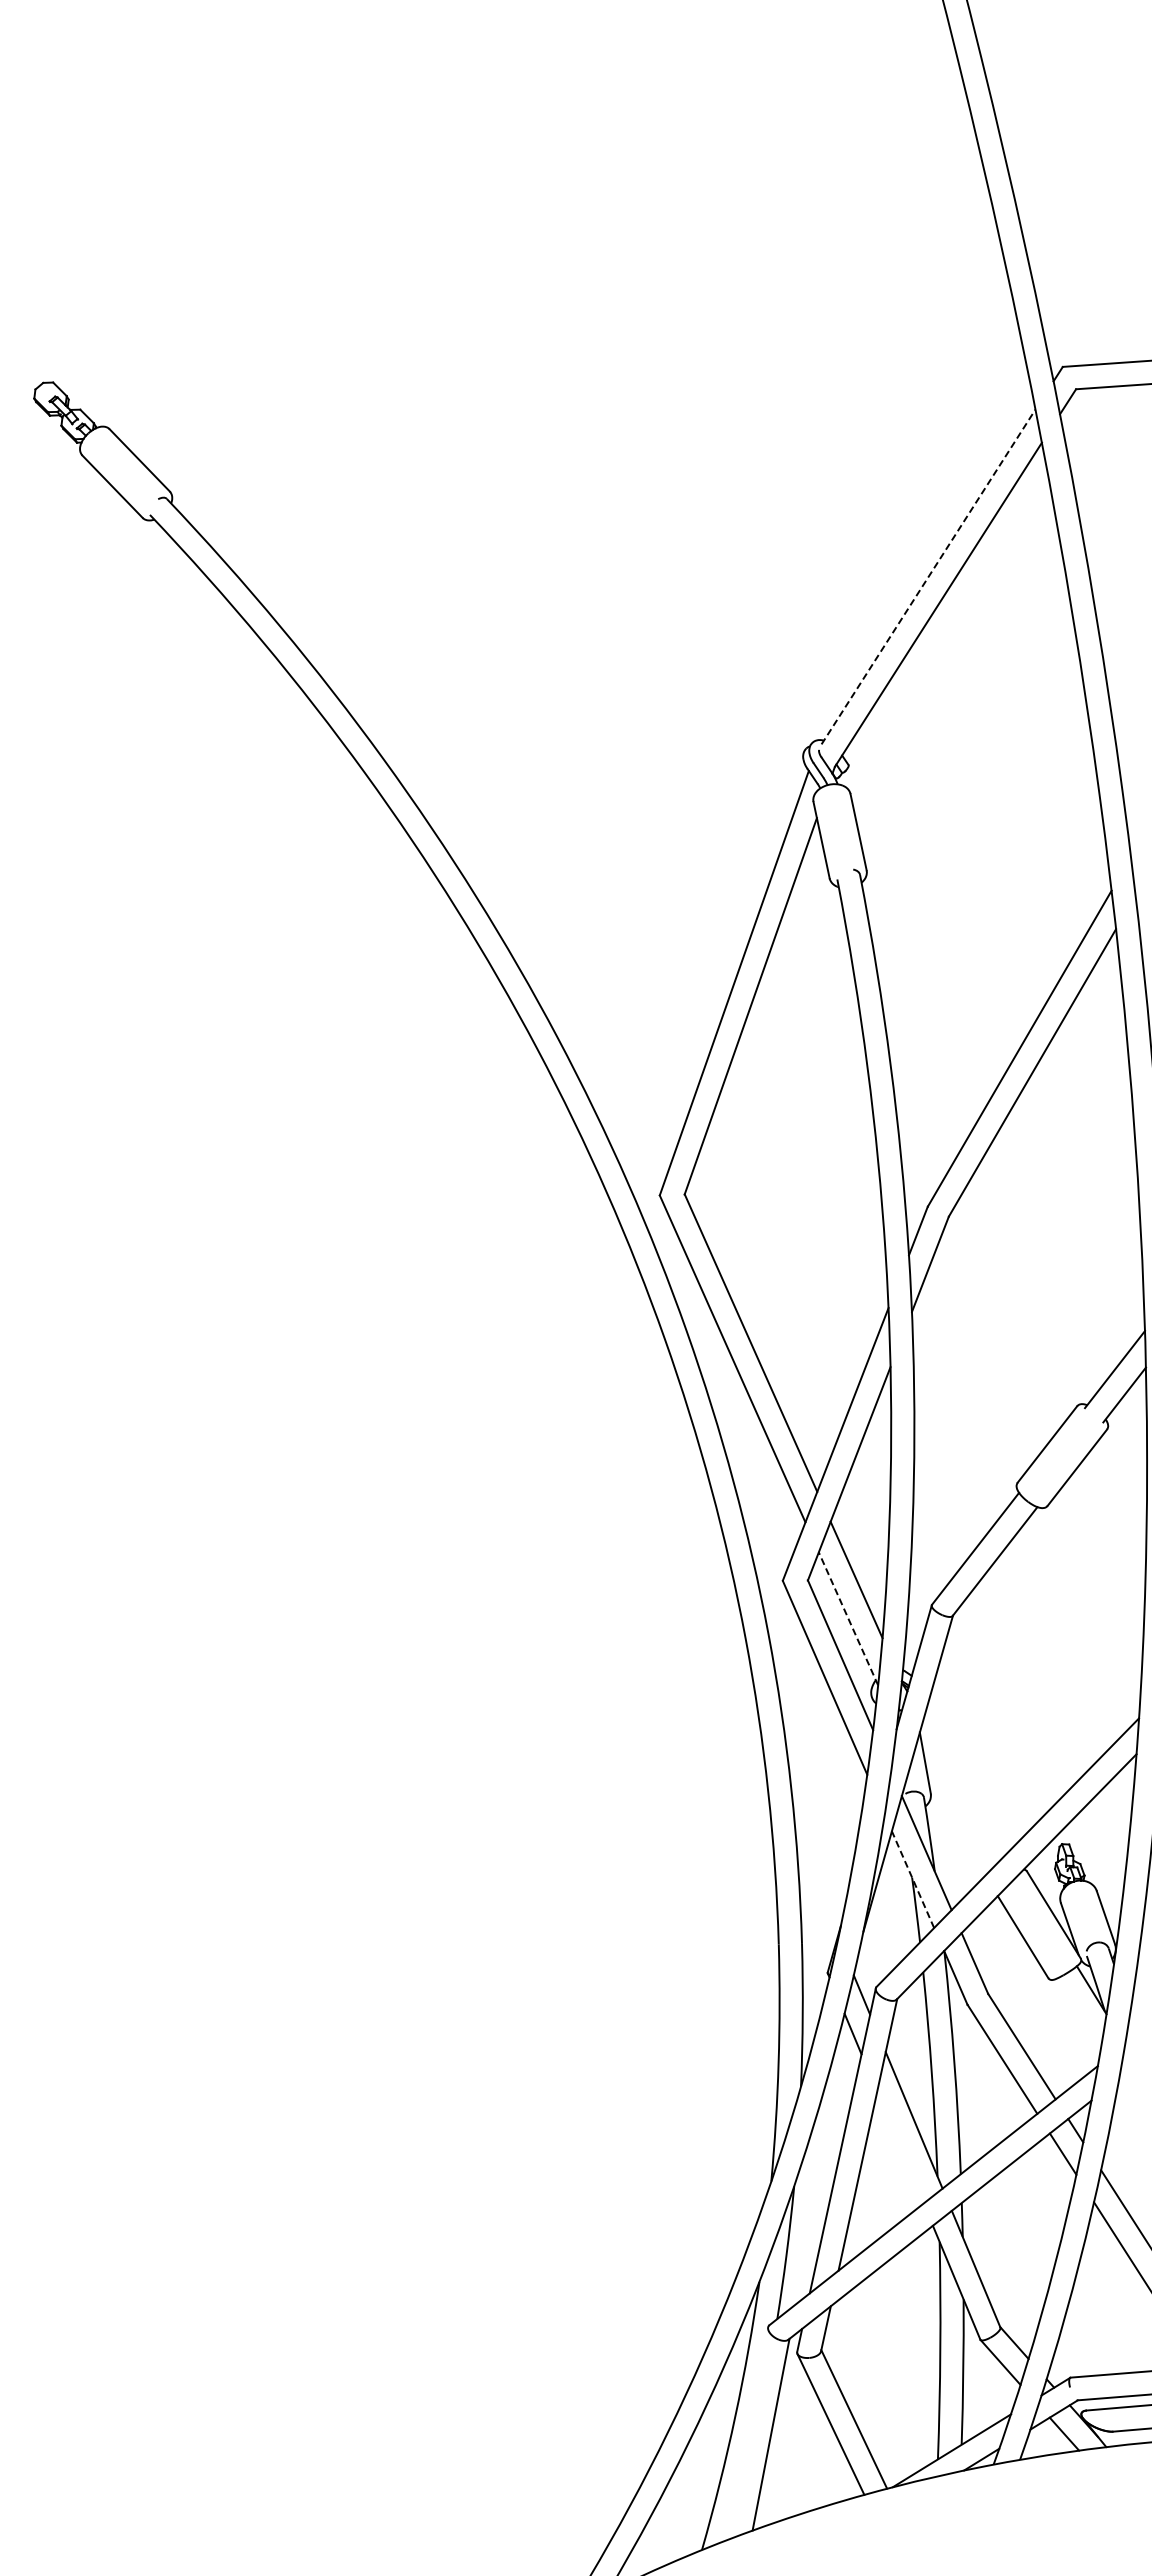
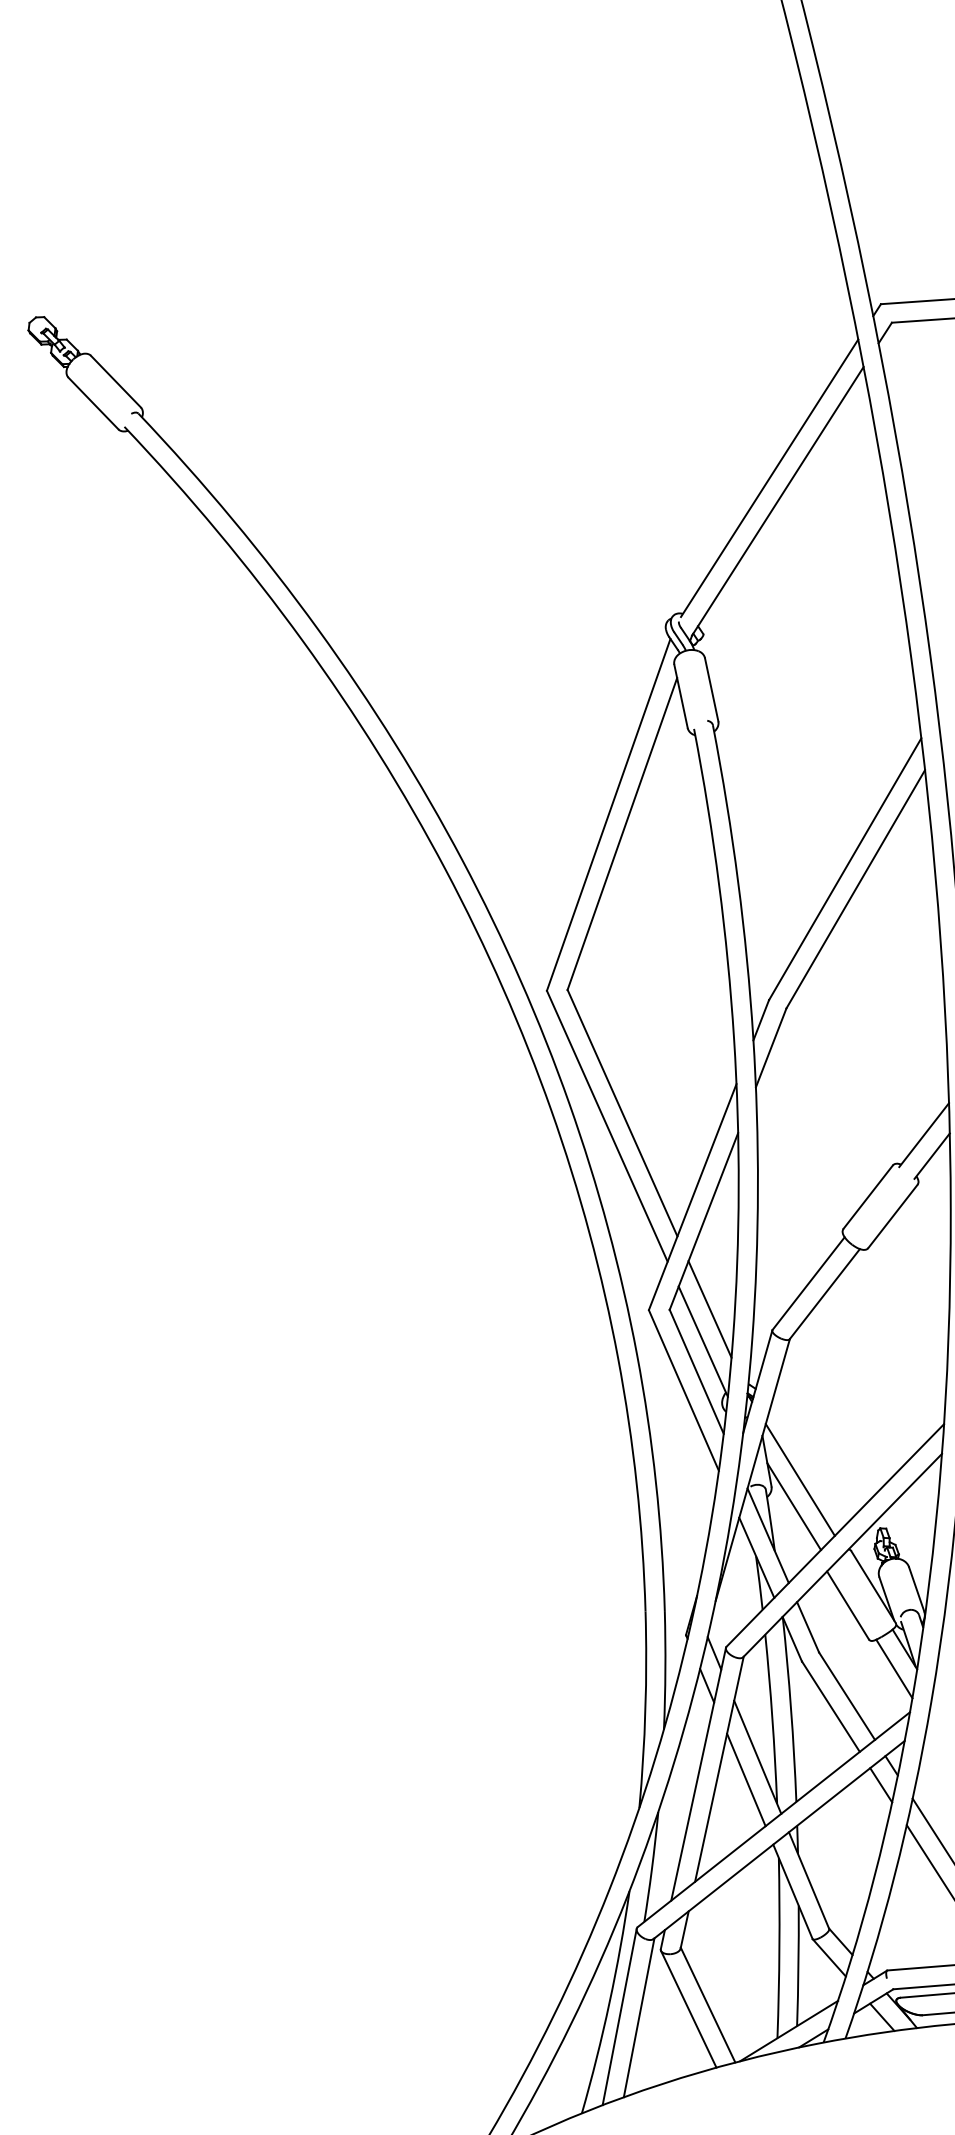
line: (928, 576) -> (769, 477), dashed -> solid
line: (848, 1618) -> (703, 1341), dashed -> solid
line: (965, 1785) -> (800, 1479), added
line: (957, 1817) -> (793, 1506), added
line: (913, 1879) -> (757, 1557), dashed -> solid
line: (1078, 2013) -> (893, 1668), added
line: (900, 2147) -> (746, 1779), added
line: (747, 2433) -> (619, 2016), added

